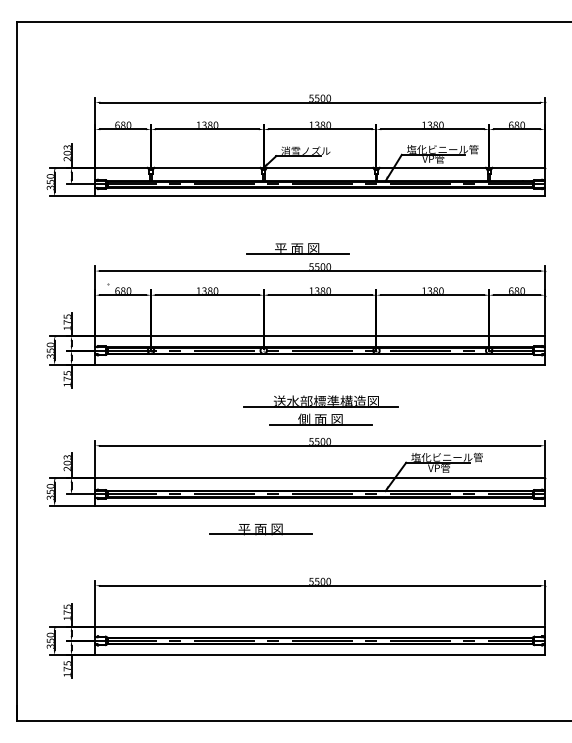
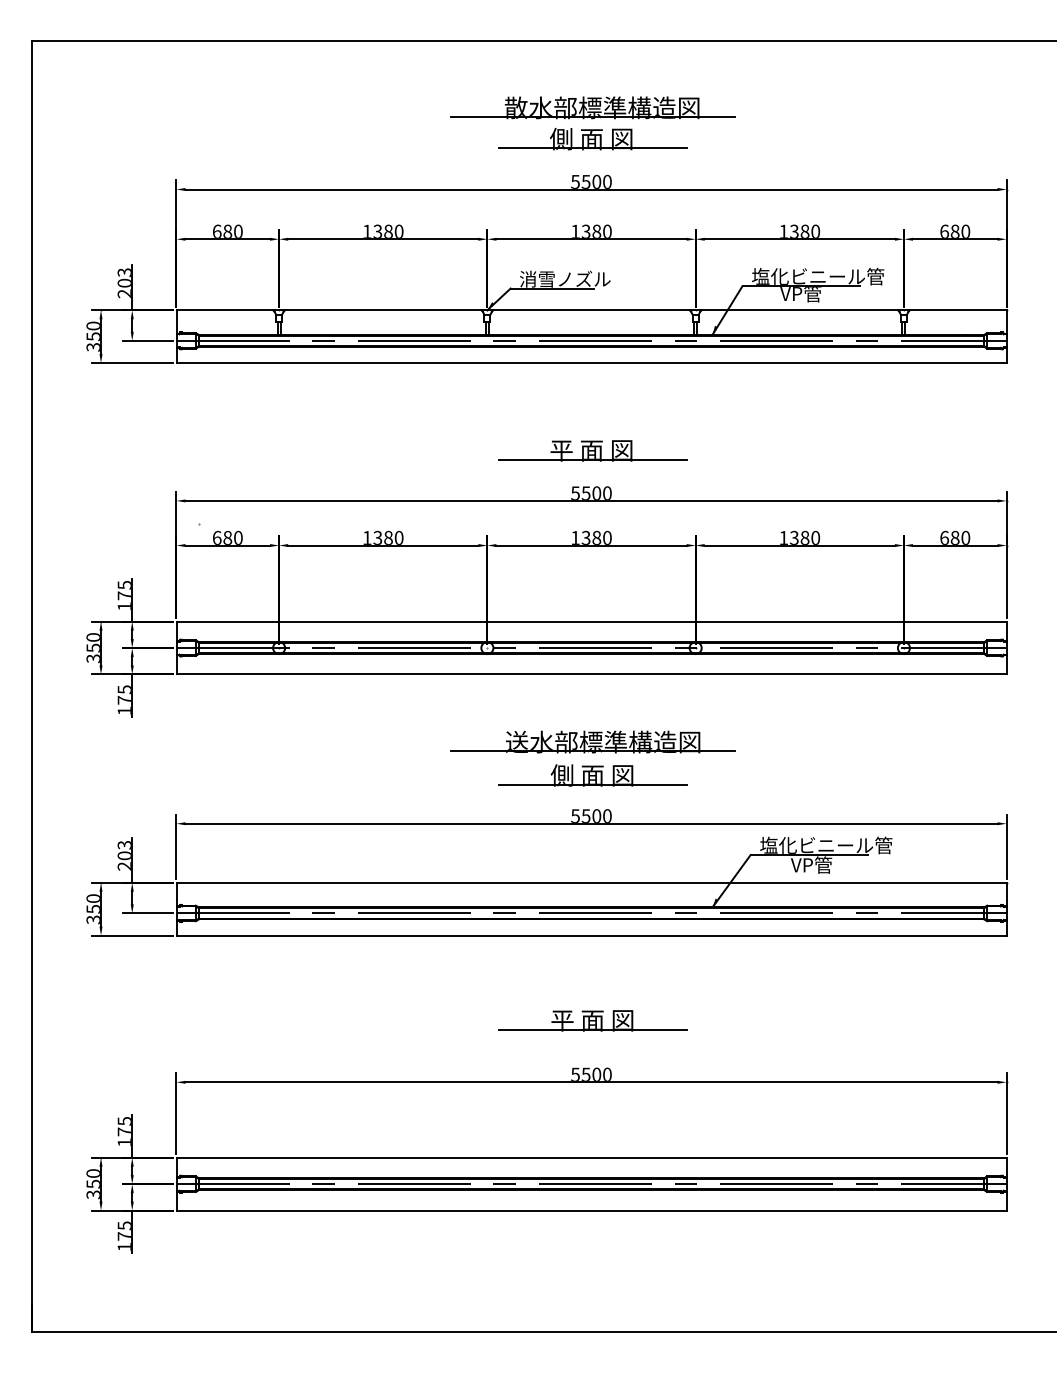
part: (320, 66) -> (592, 122), added
part: (297, 248) -> (592, 450), moved
part: (260, 529) -> (592, 1020), moved

